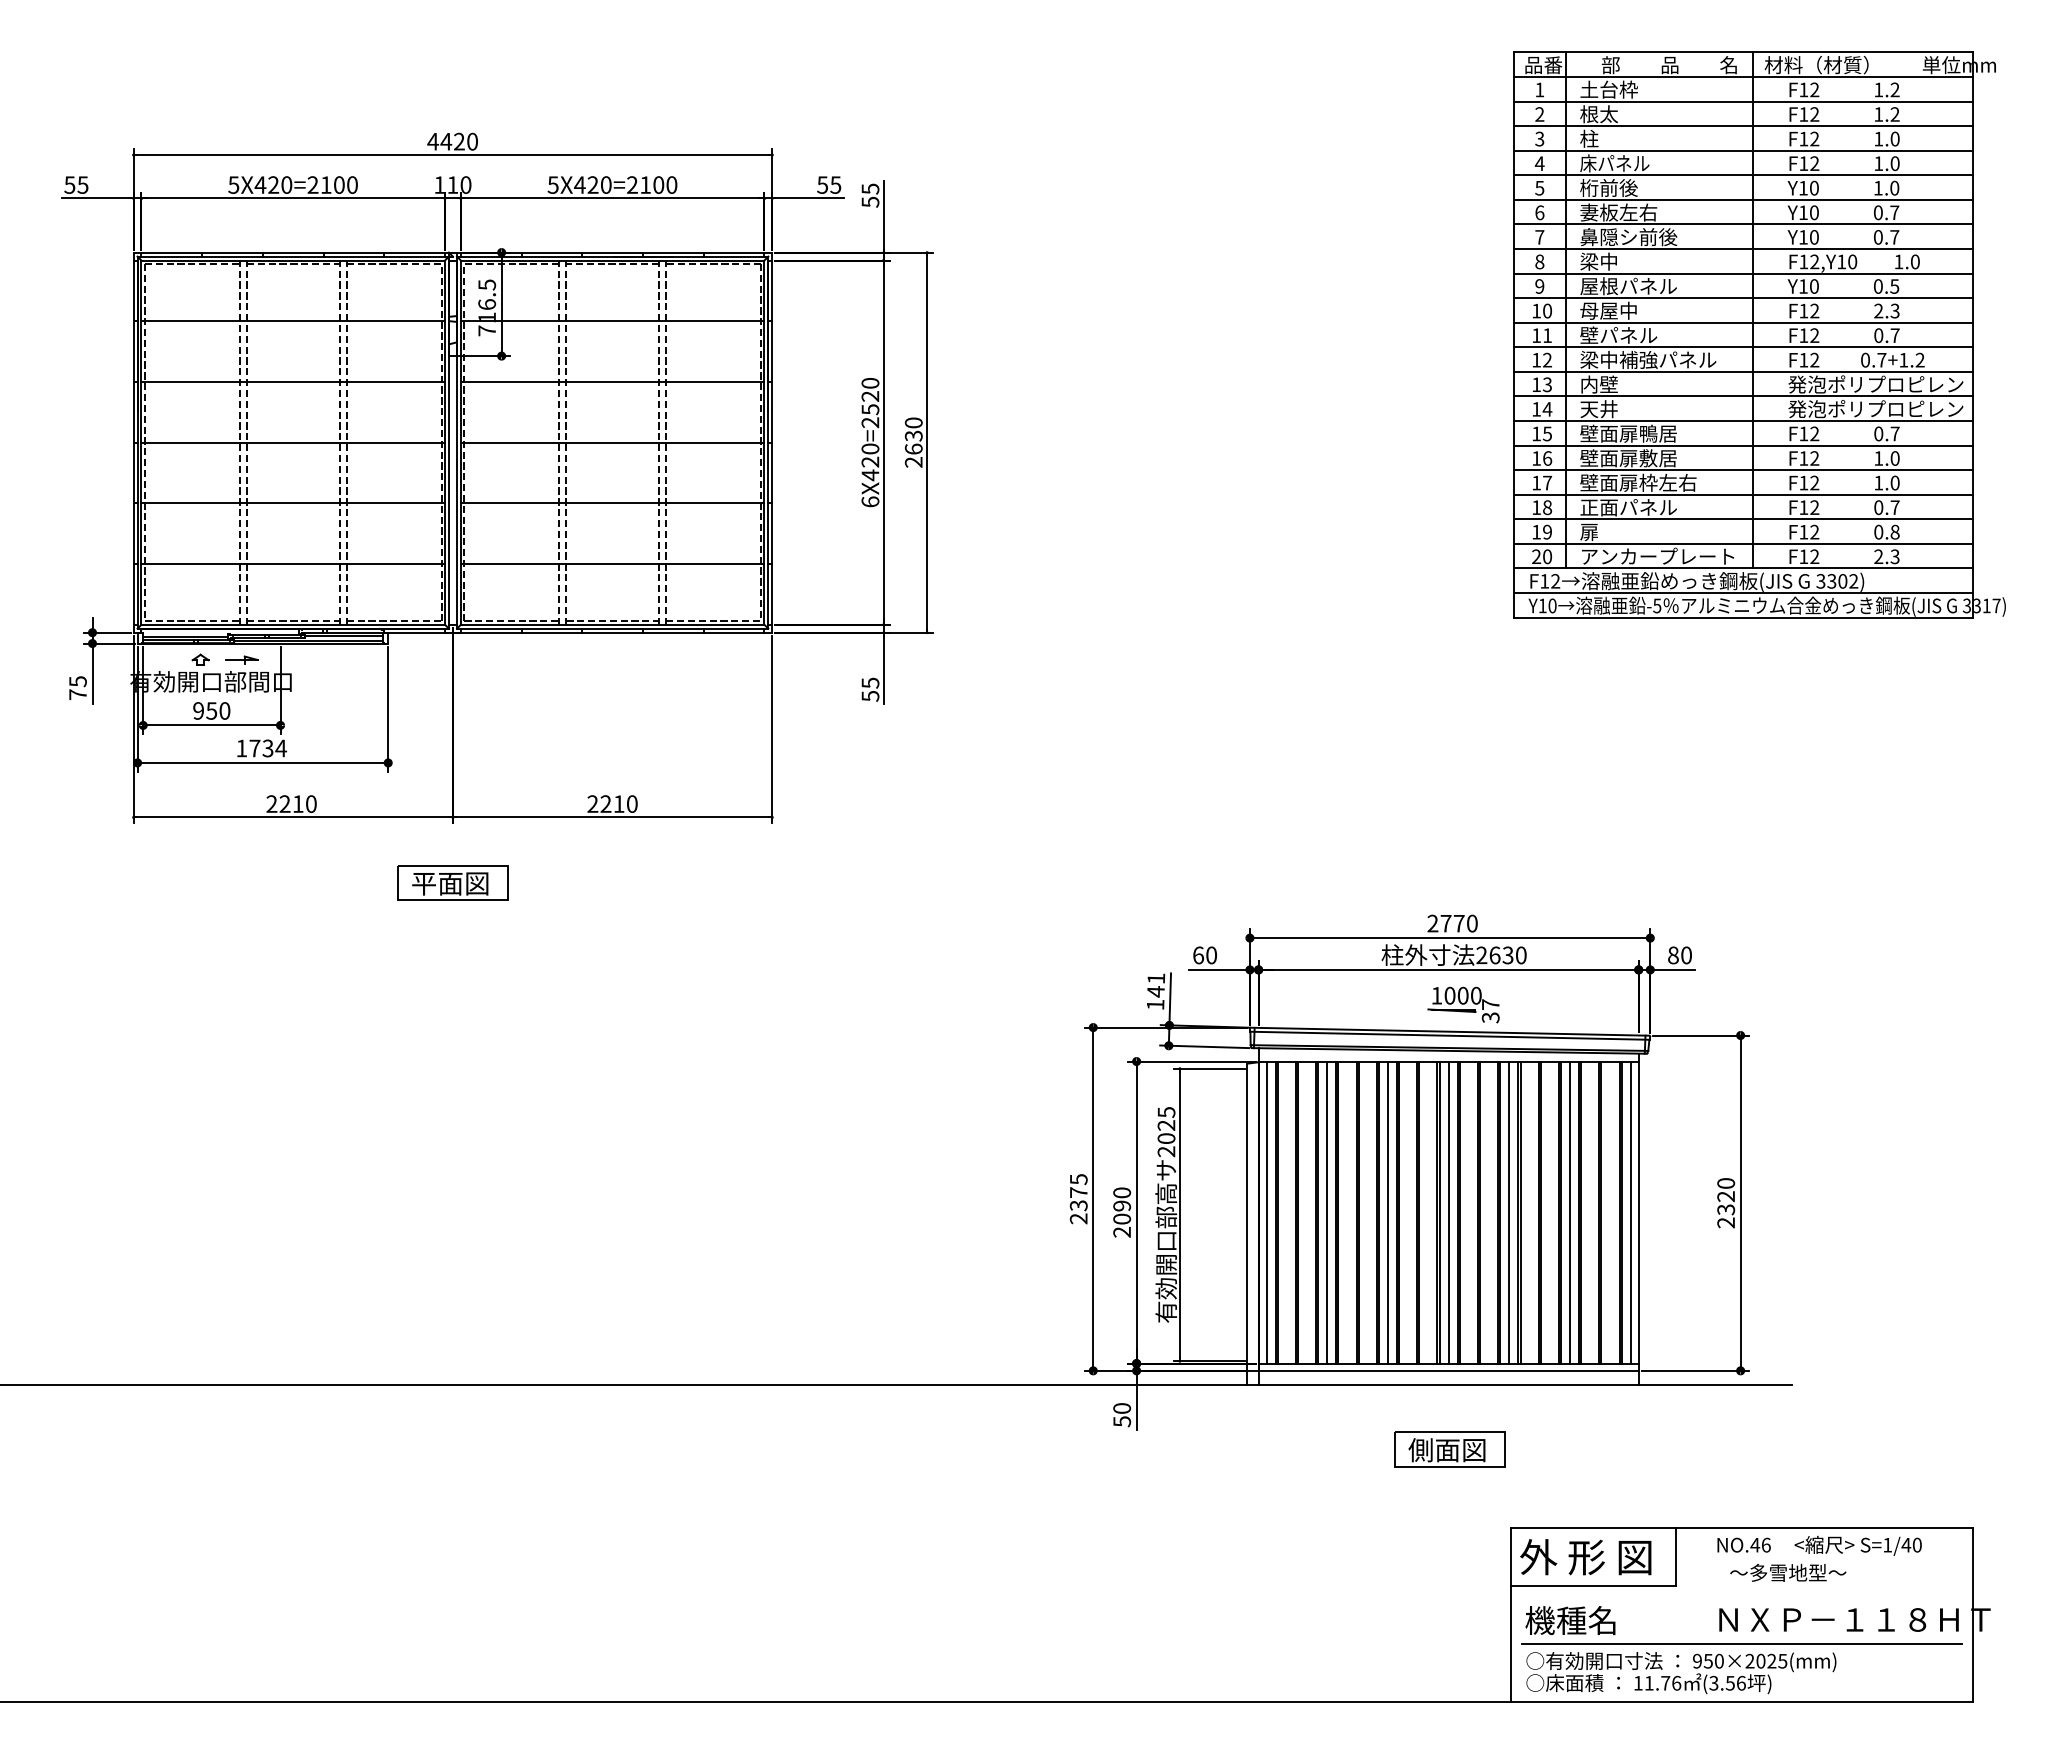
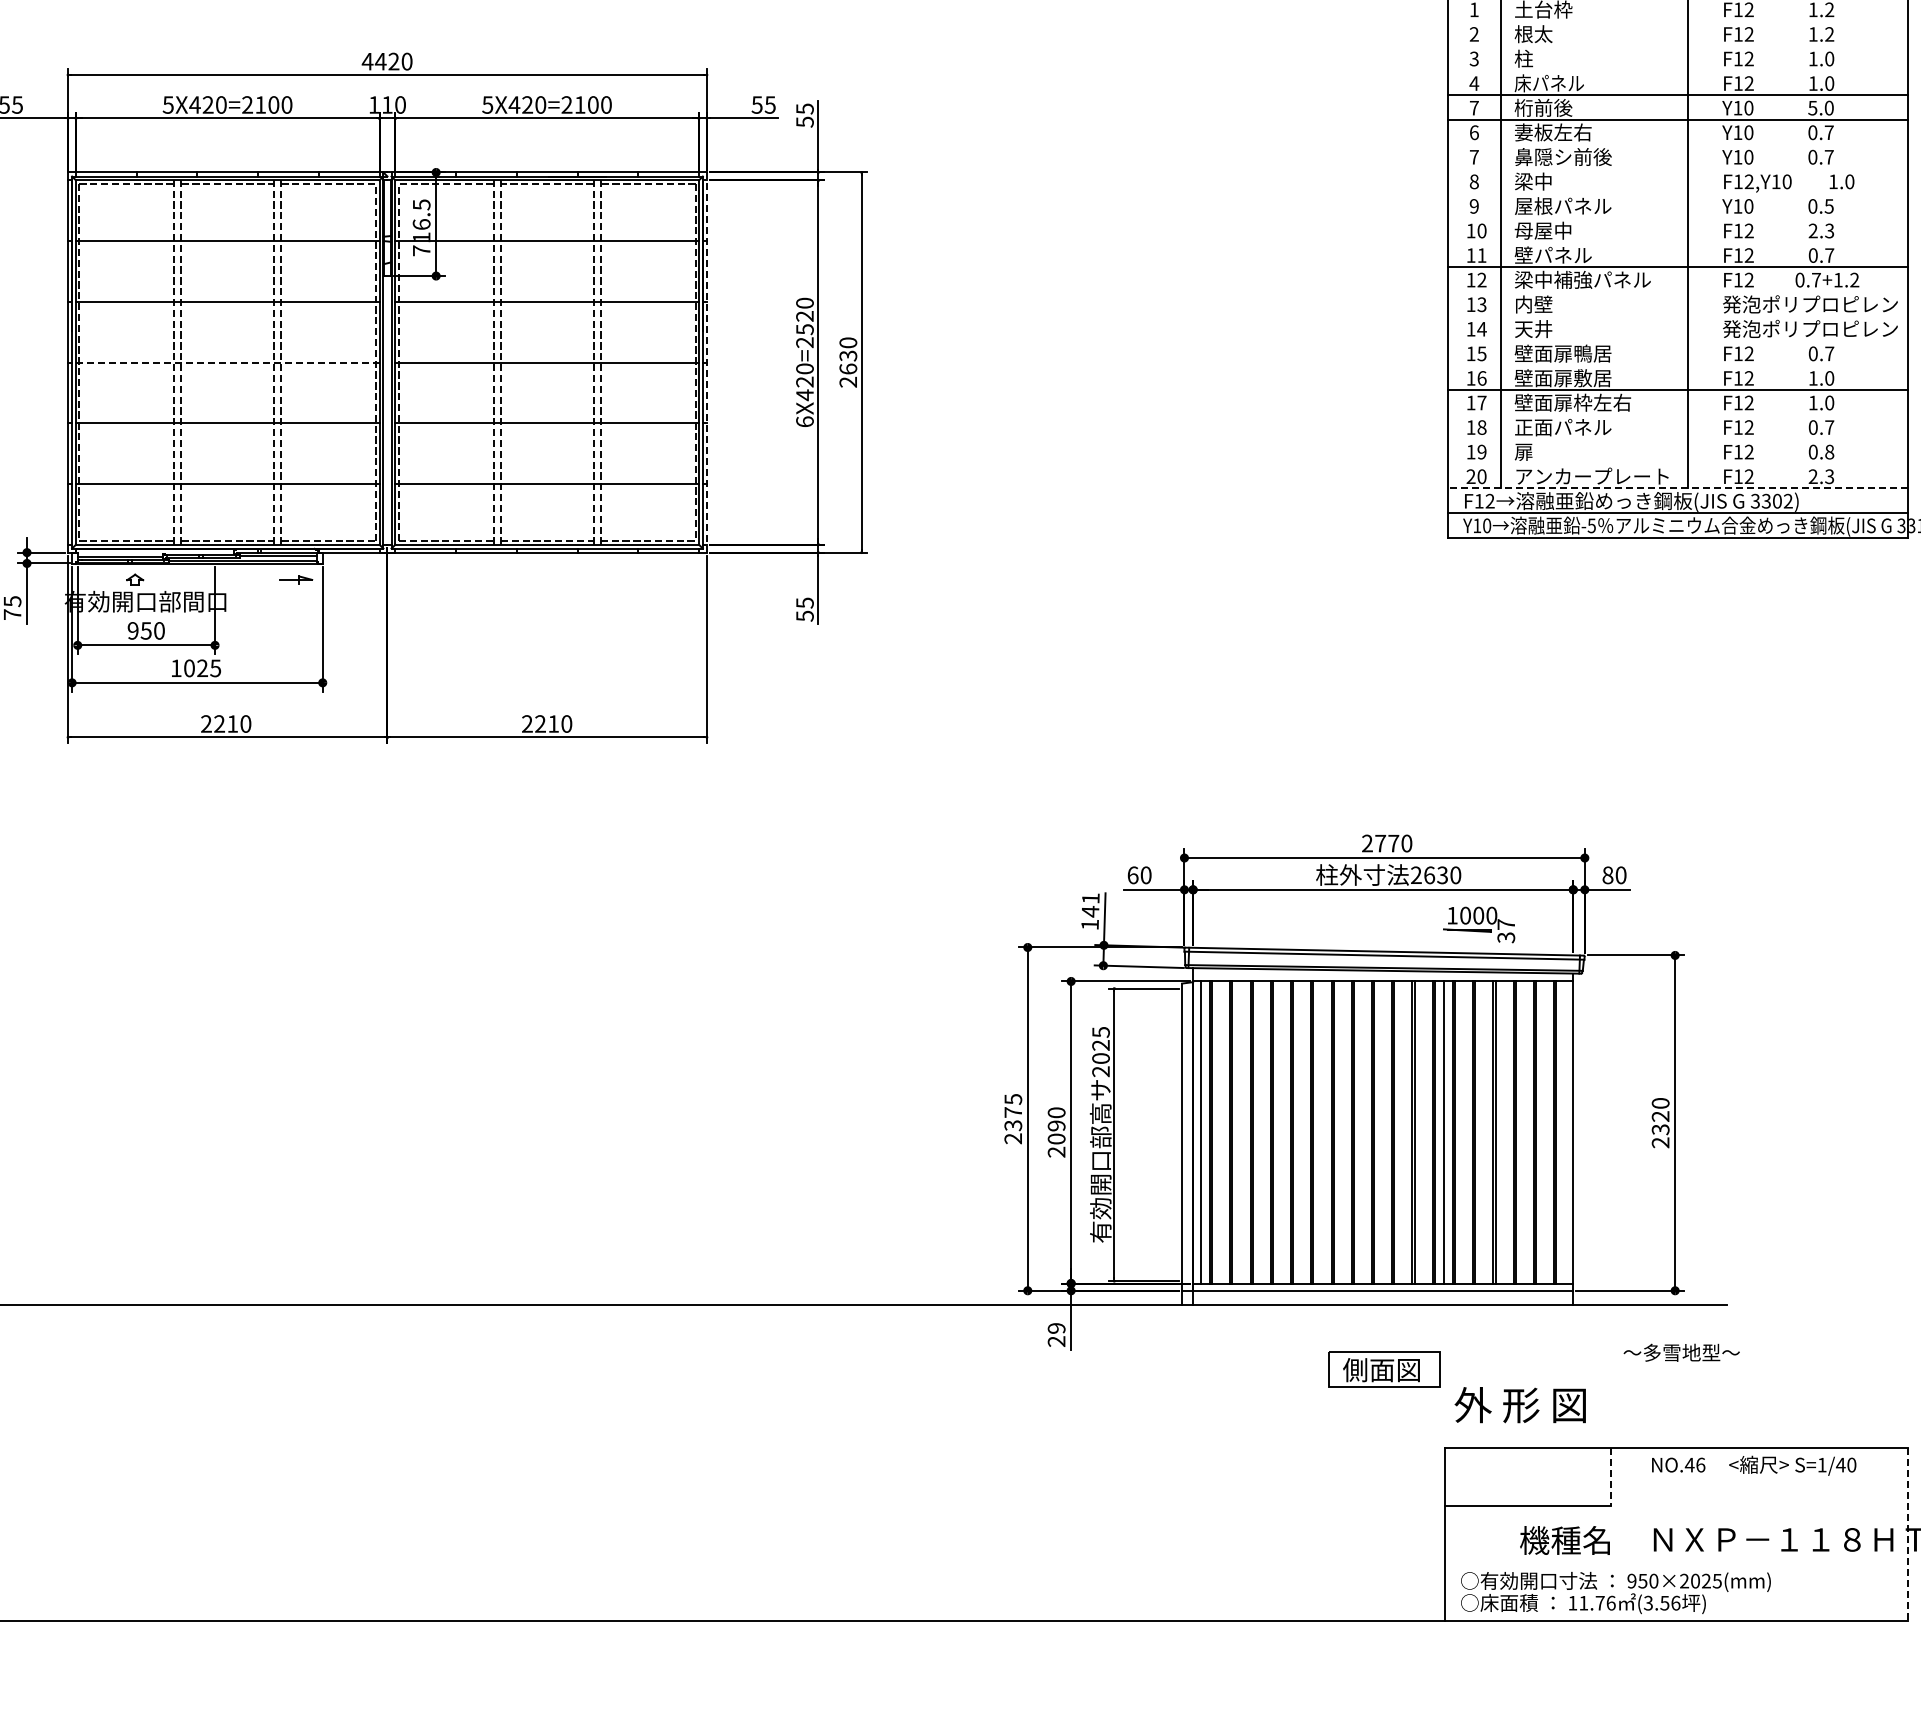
line: (1743, 101) -> (1678, 21), removed
line: (1743, 126) -> (1678, 46), removed
line: (1743, 150) -> (1678, 70), removed
text: (1539, 188) -> (1474, 108), 5 -> 7
text: (1877, 188) -> (1812, 108), 1.0 -> 5.0
line: (1743, 224) -> (1678, 144), removed
line: (1743, 249) -> (1678, 169), removed
line: (1743, 273) -> (1678, 193), removed
line: (1743, 298) -> (1678, 218), removed
line: (1743, 322) -> (1678, 242), removed
line: (1743, 371) -> (1678, 291), removed
line: (1743, 396) -> (1678, 316), removed
line: (1743, 421) -> (1678, 341), removed
line: (293, 442) -> (228, 362), solid -> dashed
line: (772, 443) -> (707, 363), solid -> dashed
line: (1743, 445) -> (1678, 365), removed
line: (1743, 494) -> (1678, 414), removed
line: (1743, 519) -> (1678, 439), removed
line: (1743, 543) -> (1678, 463), removed
line: (1743, 568) -> (1678, 488), solid -> dashed
part: (241, 659) -> (296, 579), moved
text: (268, 748) -> (203, 668), 1734 -> 1025
part: (452, 882) -> (387, 802), removed
part: (1463, 1004) -> (1479, 924), moved
line: (1327, 1212) -> (1262, 1132), removed
line: (1387, 1212) -> (1322, 1132), removed
line: (1448, 1212) -> (1383, 1132), removed
line: (1570, 1212) -> (1505, 1132), removed
line: (1630, 1212) -> (1565, 1132), removed
text: (1122, 1415) -> (1057, 1335), 50 -> 29
text: (1585, 1557) -> (1520, 1405), moved
line: (1676, 1557) -> (1611, 1477), solid -> dashed
text: (1788, 1572) -> (1682, 1352), moved
line: (1973, 1614) -> (1908, 1534), solid -> dashed
text: (1570, 1620) -> (1565, 1540), moved
line: (1741, 1643) -> (1676, 1563), removed

